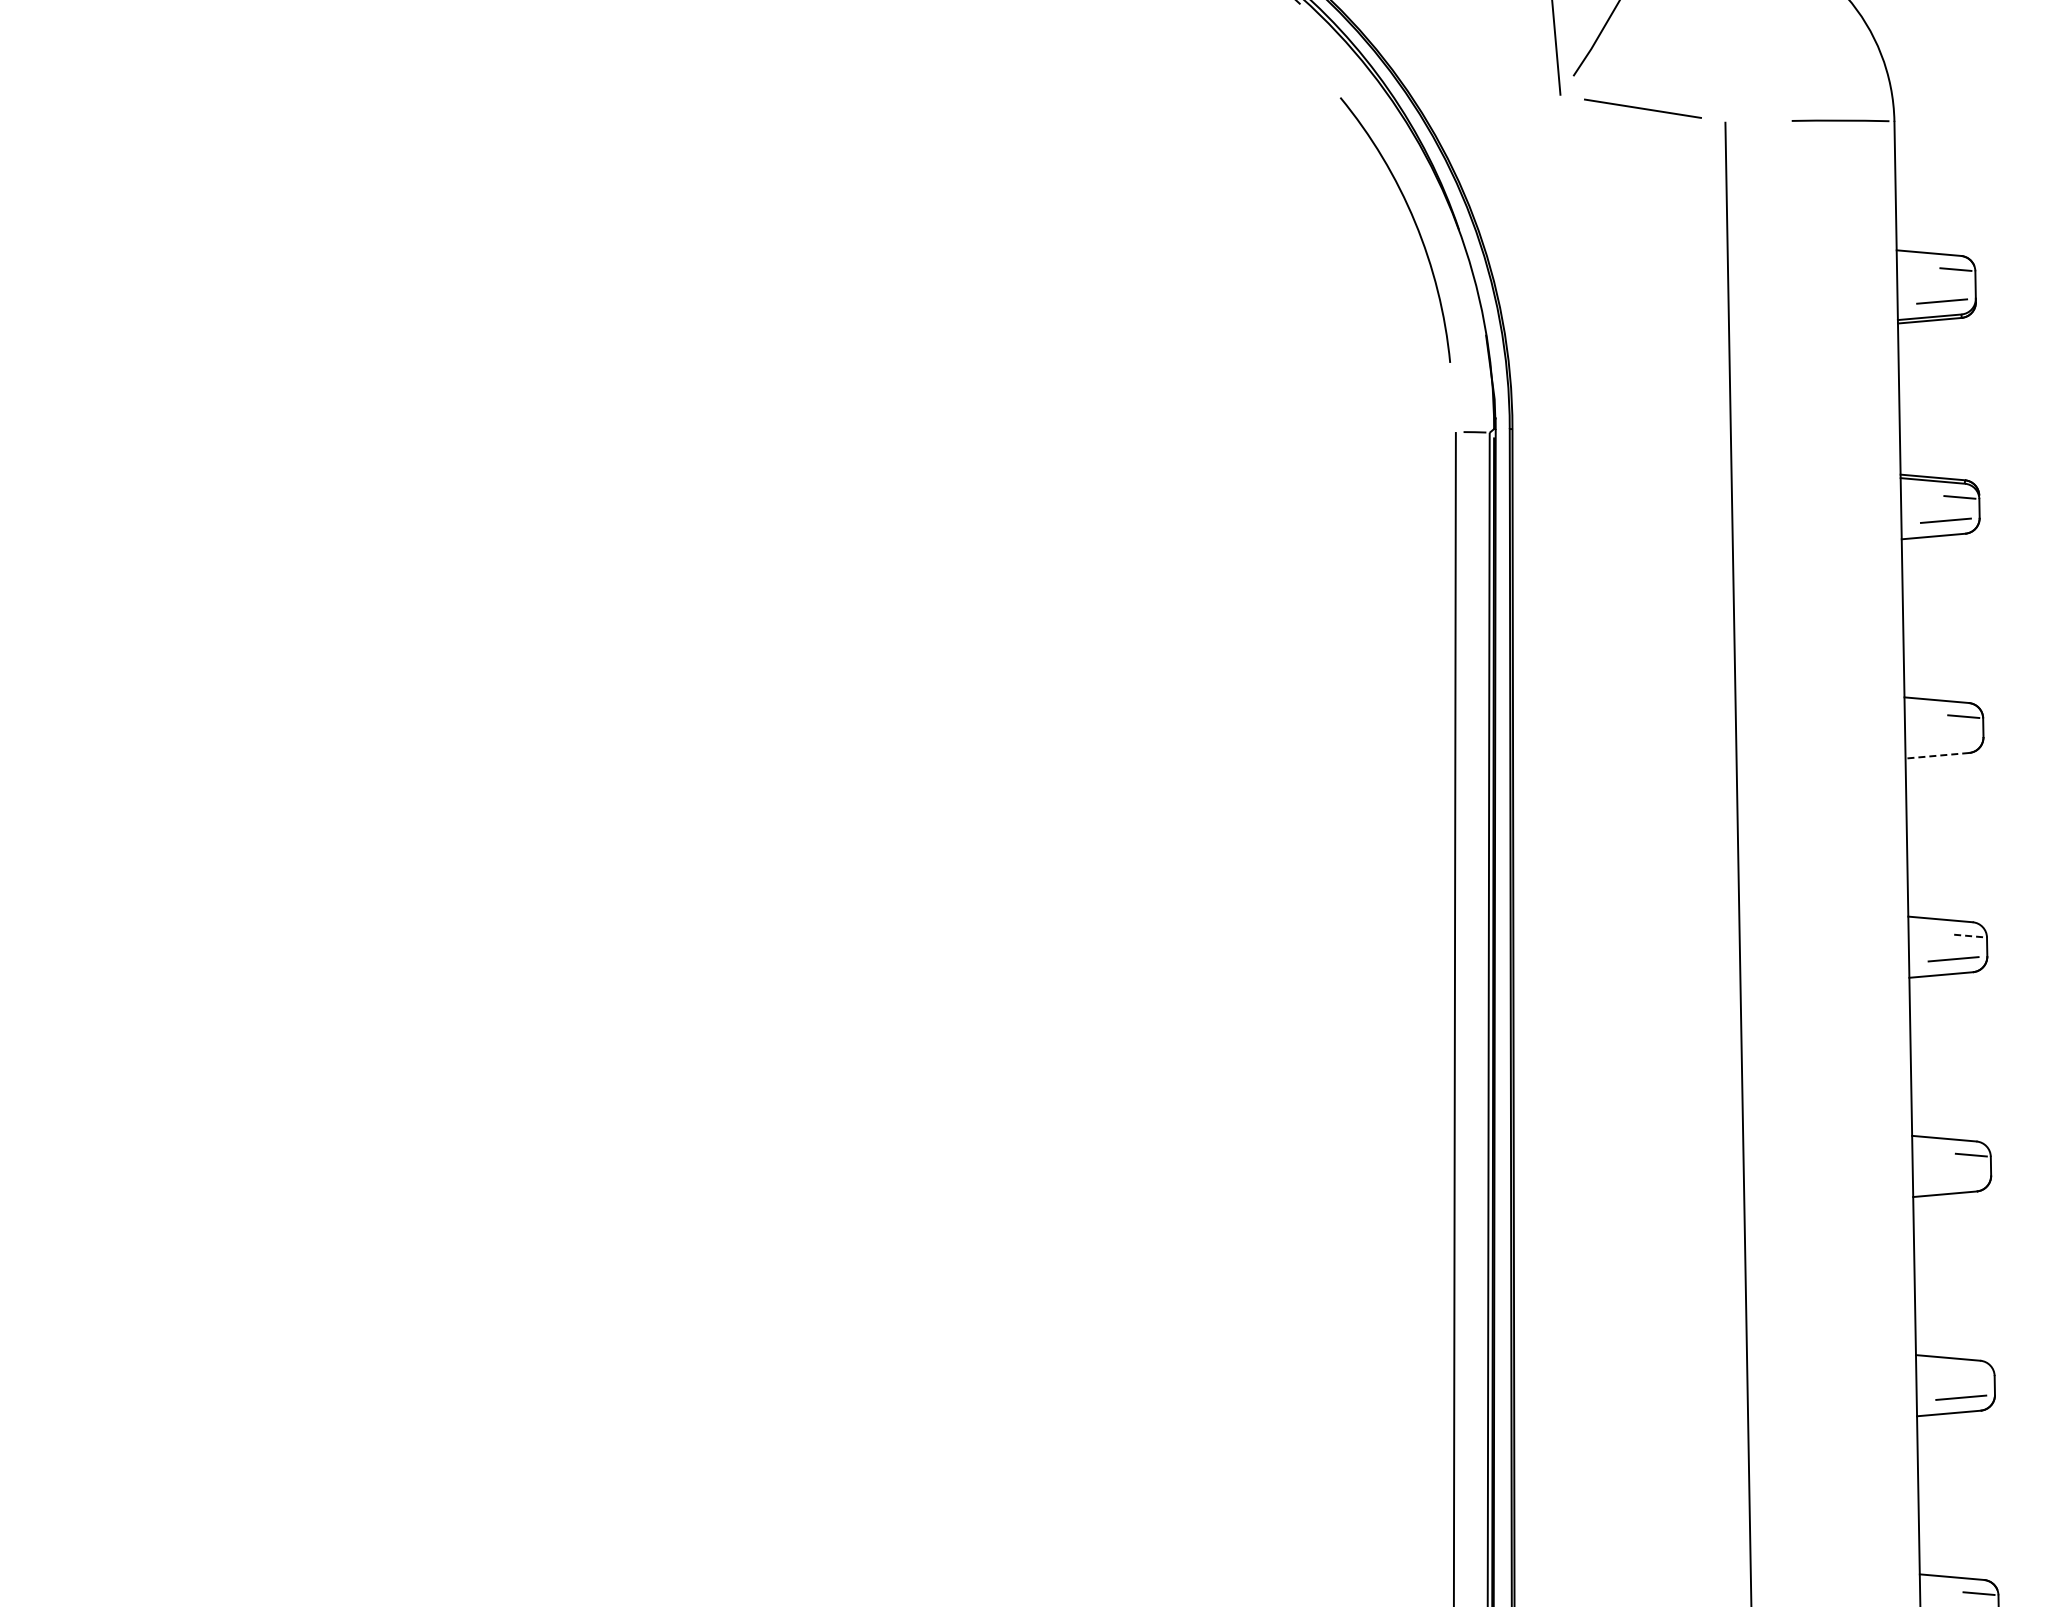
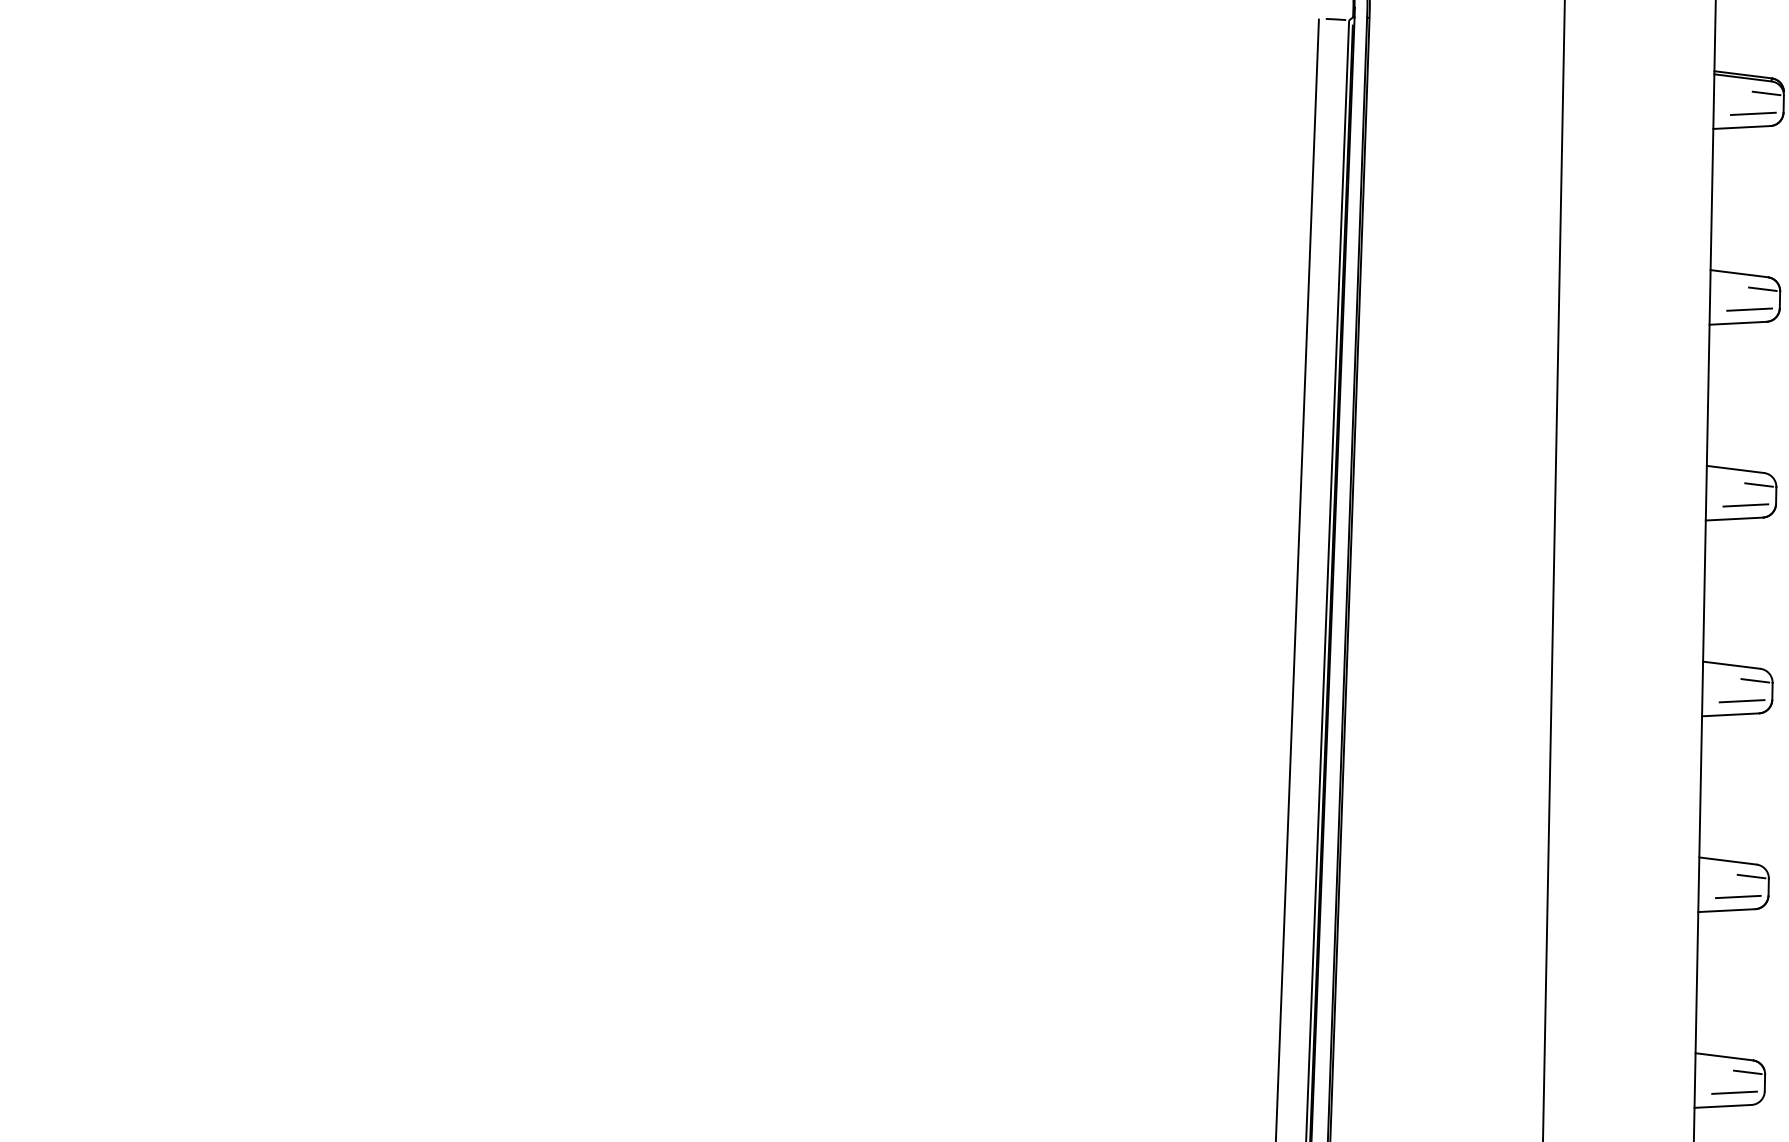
line: (1949, 739) -> (1749, 309), added
line: (1937, 755) -> (1738, 323), dashed -> solid
line: (1967, 935) -> (1759, 484), dashed -> solid
line: (1957, 1178) -> (1742, 701), added
line: (1974, 1374) -> (1750, 876), added

